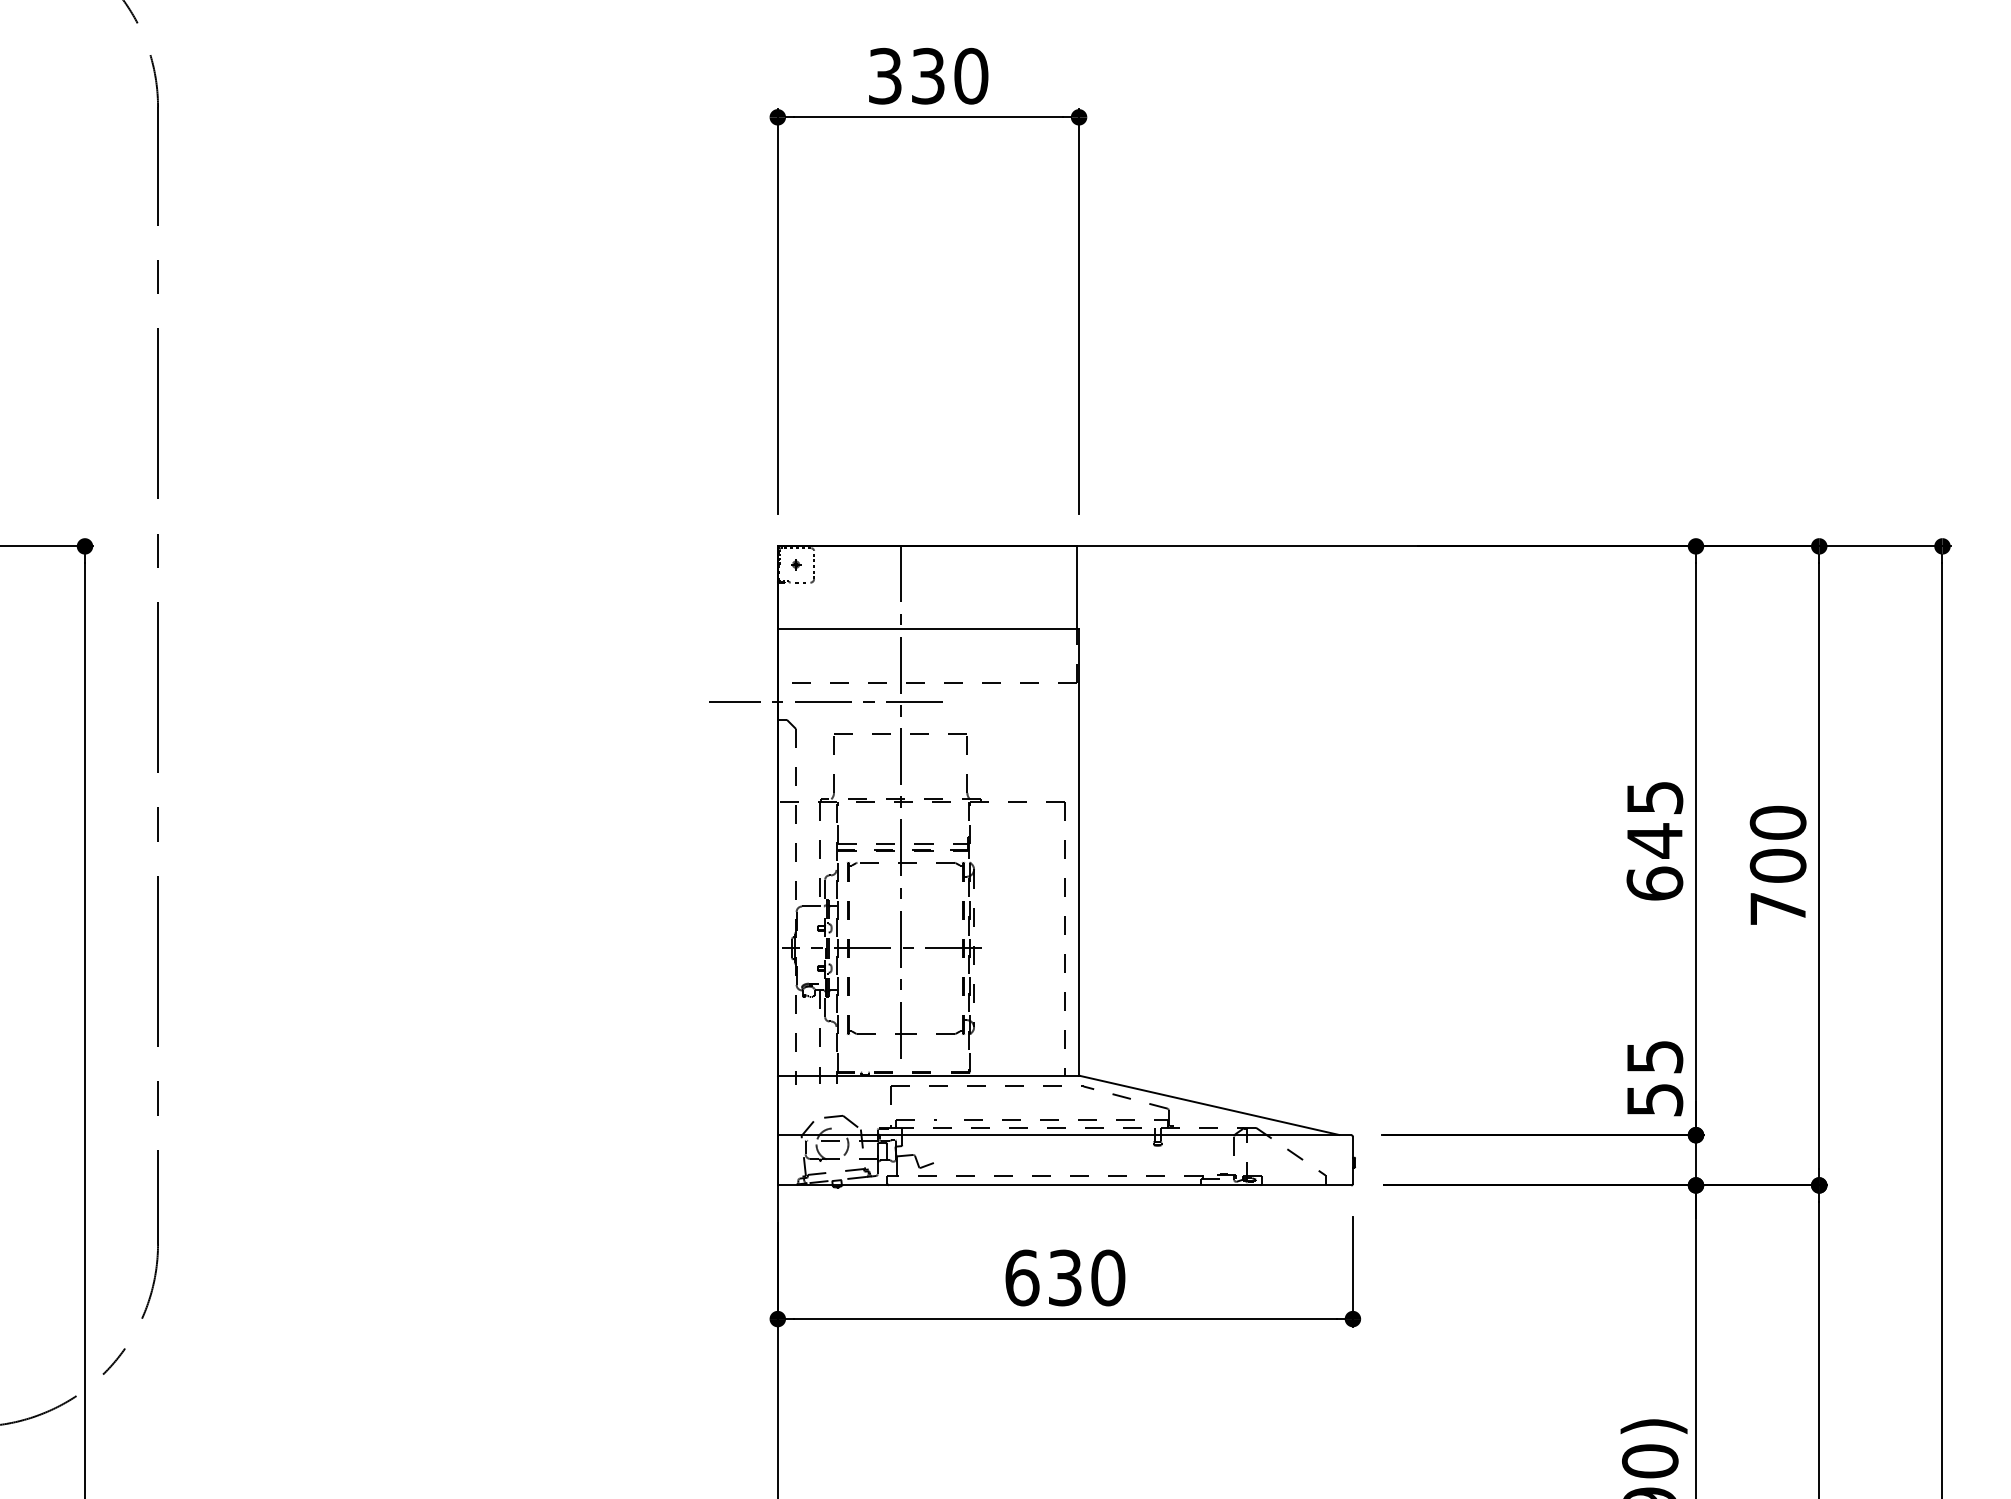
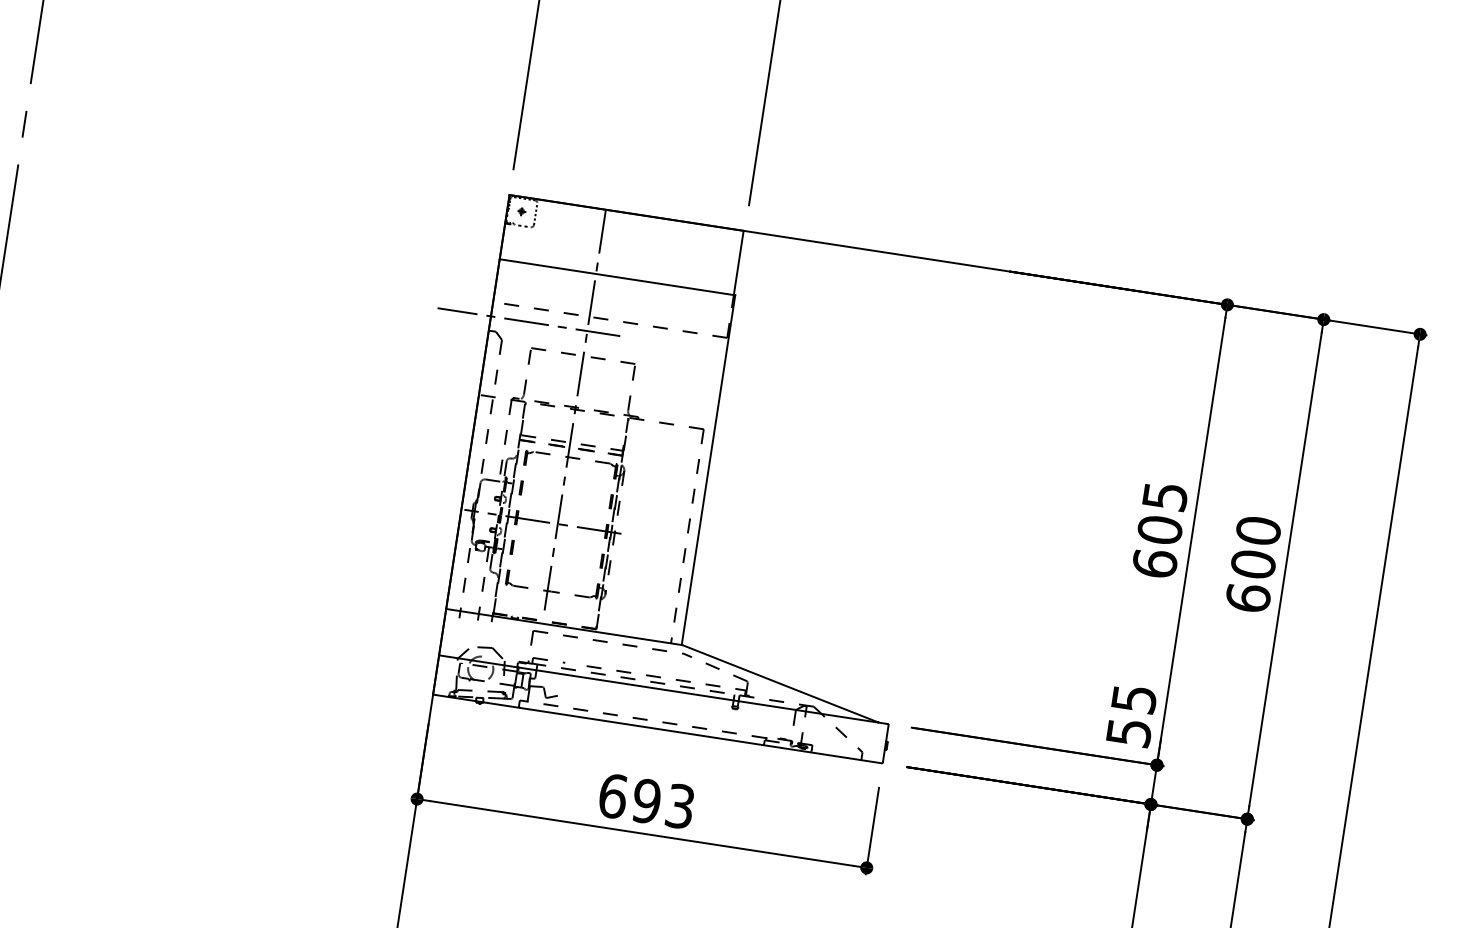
text: (1654, 840) -> (1159, 529), 645 -> 605
text: (1777, 908) -> (1247, 597), 700 -> 600
text: (1086, 1277) -> (663, 803), 630 -> 693

